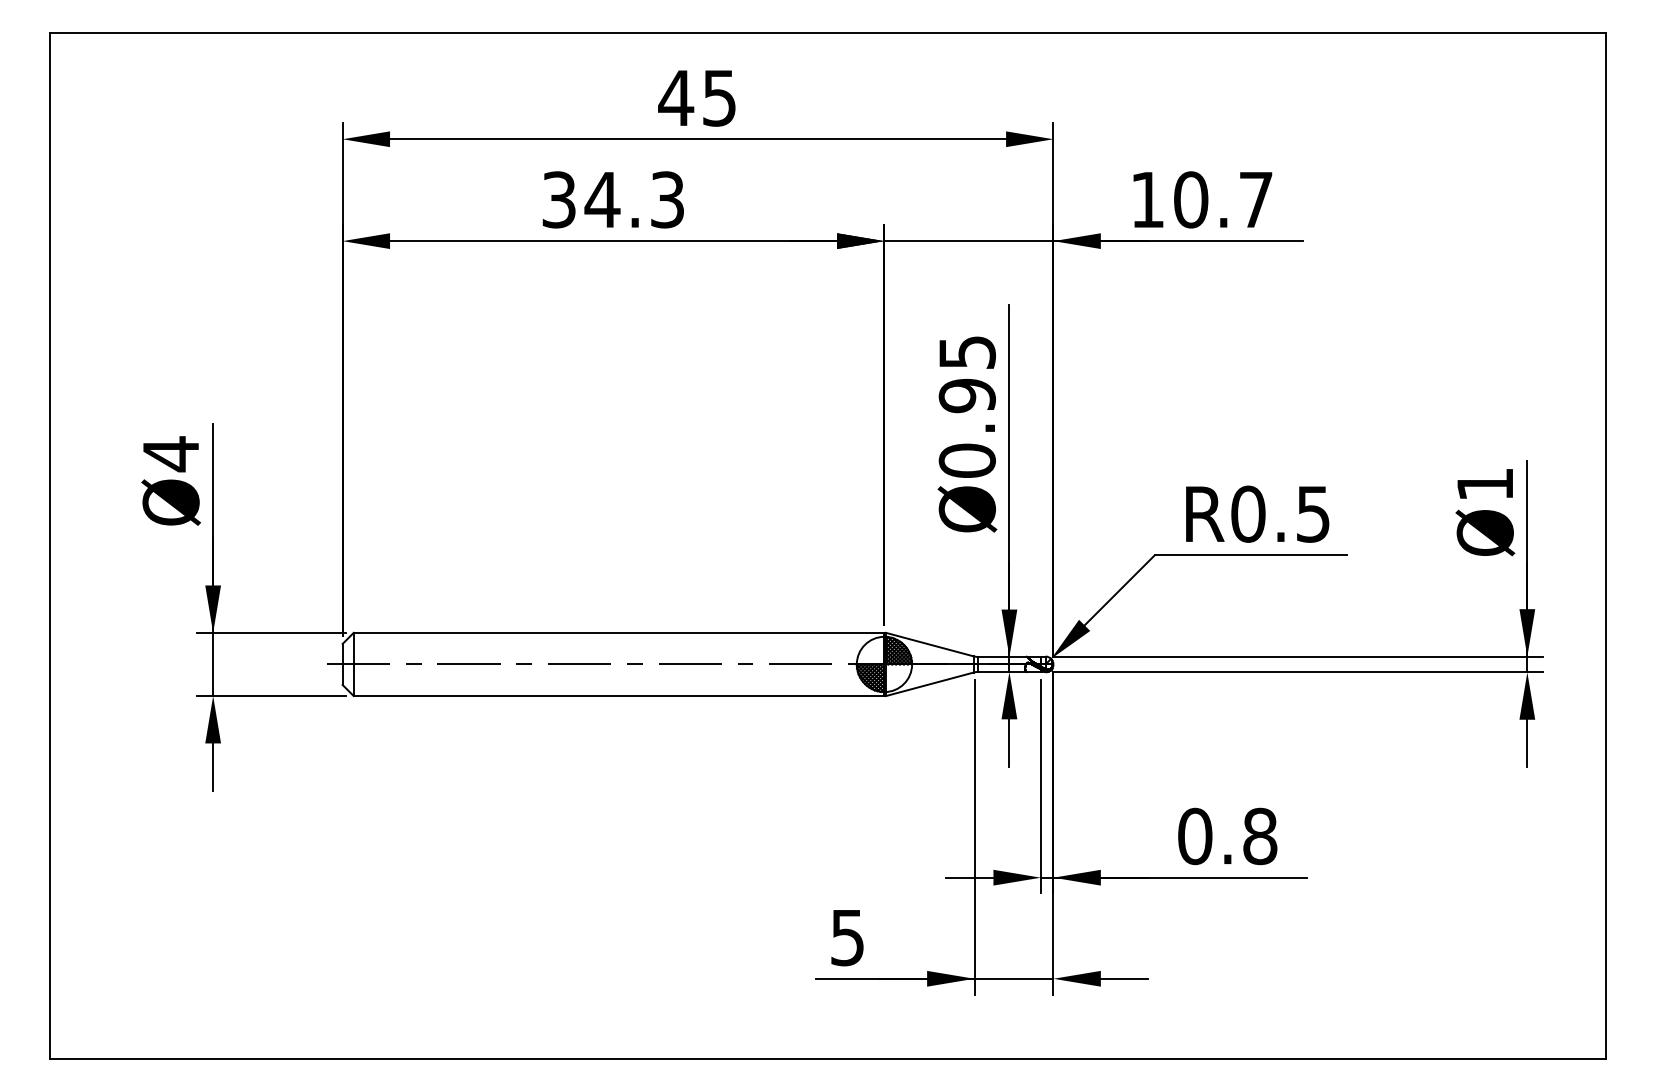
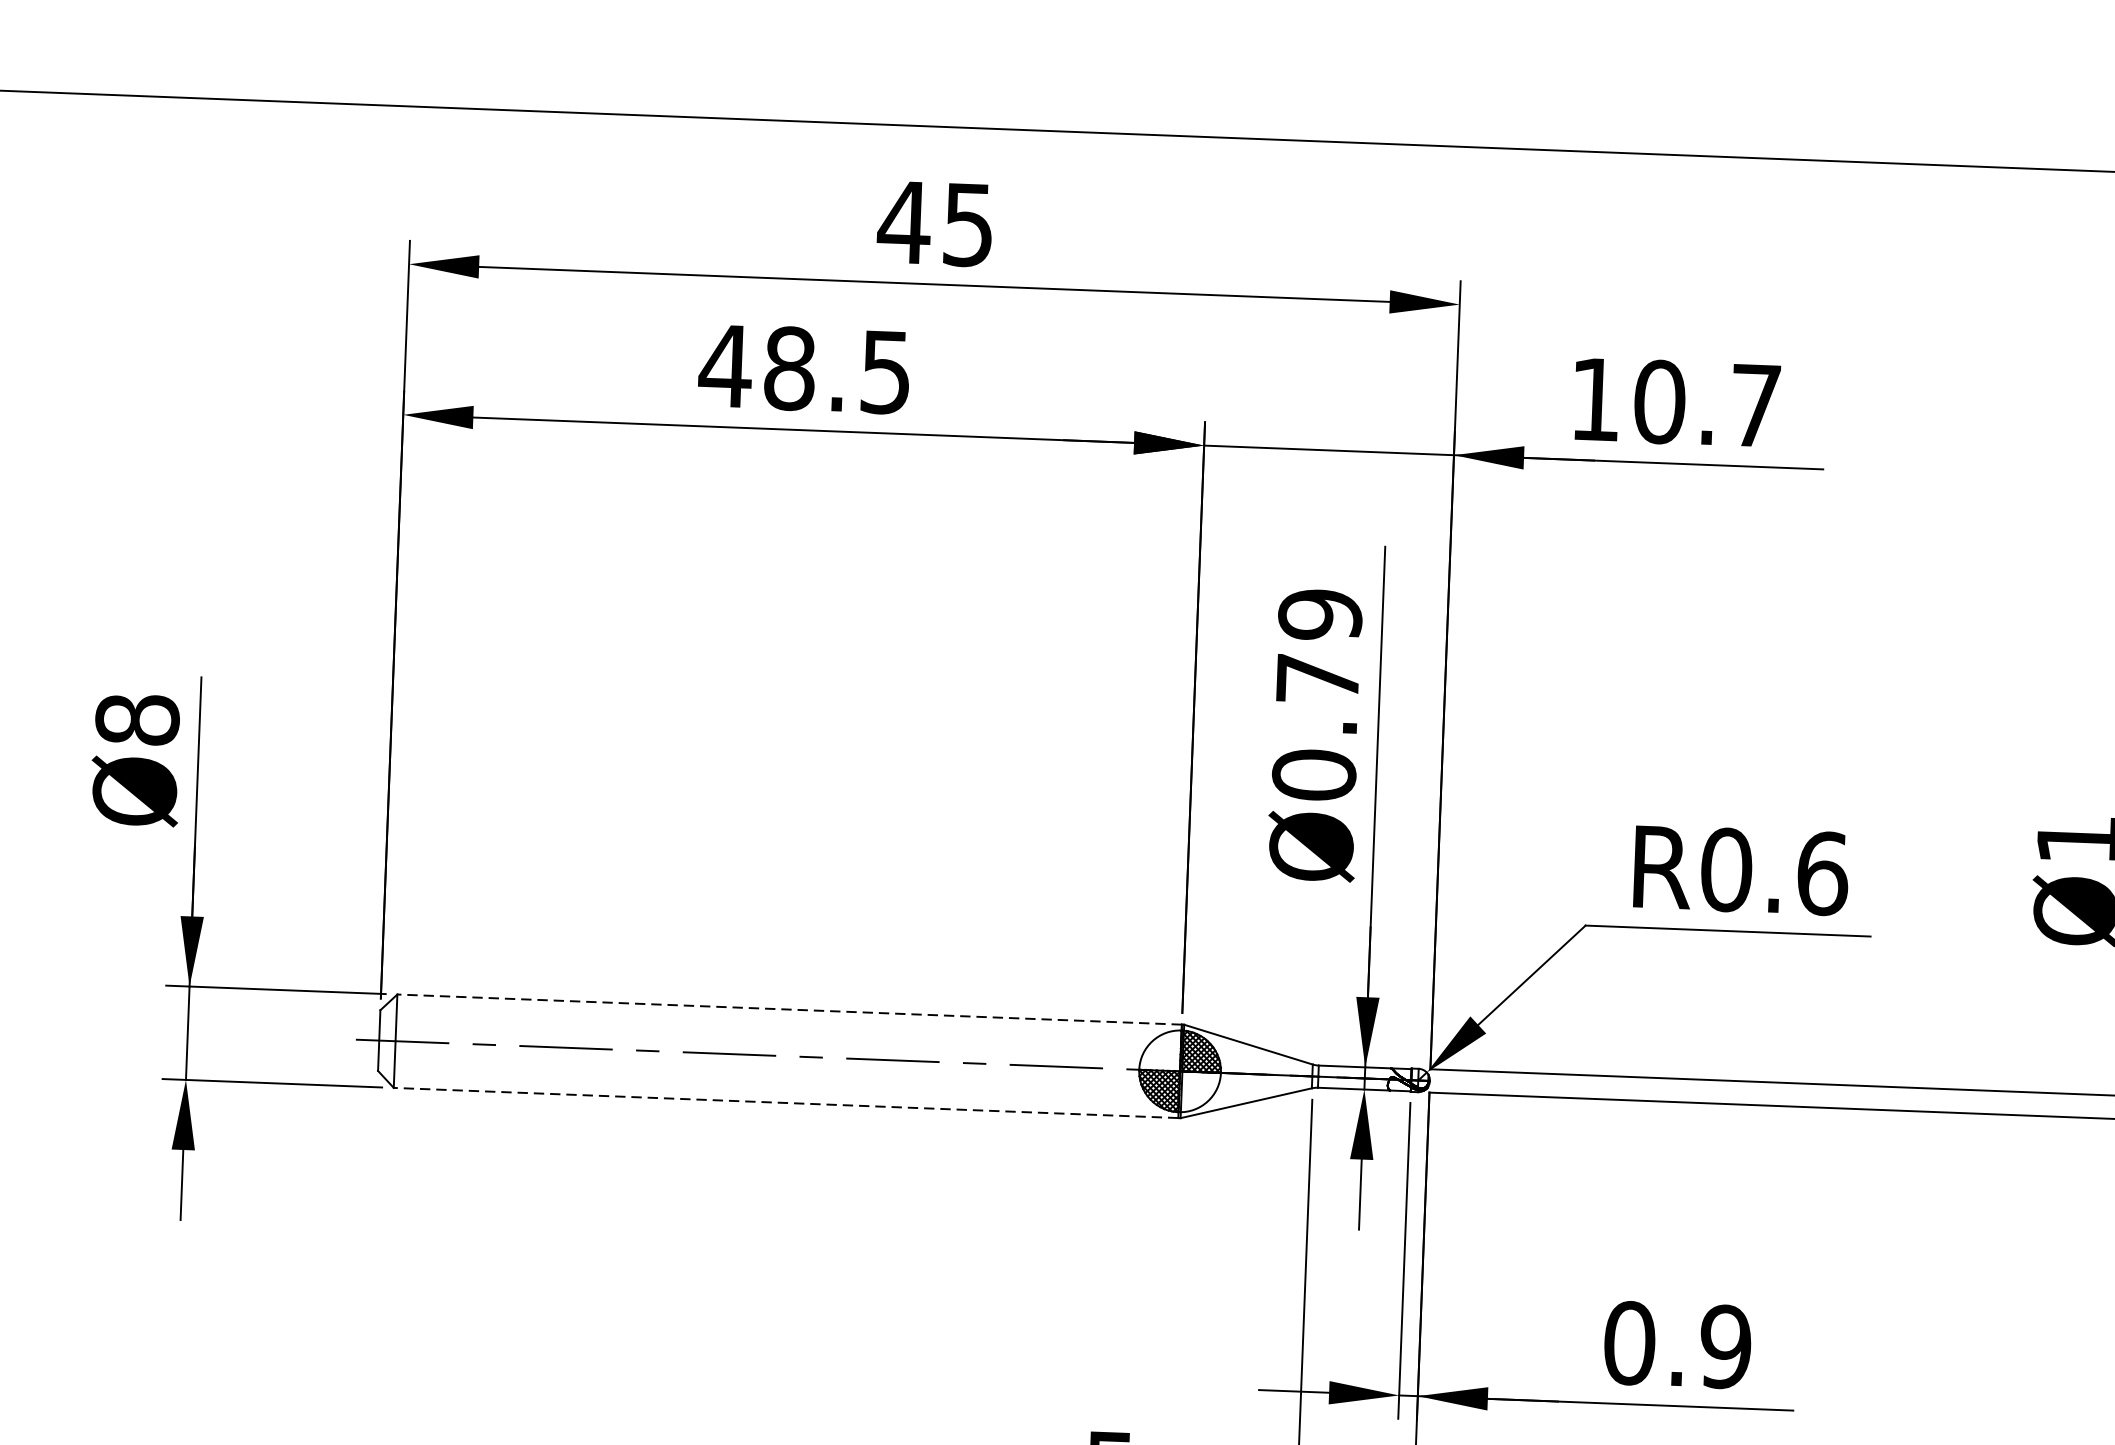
text: (612, 199) -> (804, 368), 34.3 -> 48.5
text: (966, 374) -> (1317, 647), Ø0.95 -> Ø0.79
text: (170, 454) -> (136, 720), Ø4 -> Ø8
text: (1313, 513) -> (1822, 872), R0.5 -> R0.6
line: (618, 632) -> (788, 1009), solid -> dashed
line: (618, 696) -> (785, 1103), solid -> dashed
text: (1260, 836) -> (1726, 1347), 0.8 -> 0.9

